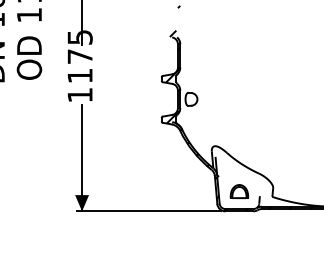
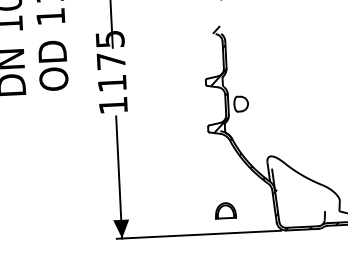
part: (238, 191) -> (224, 210), moved

